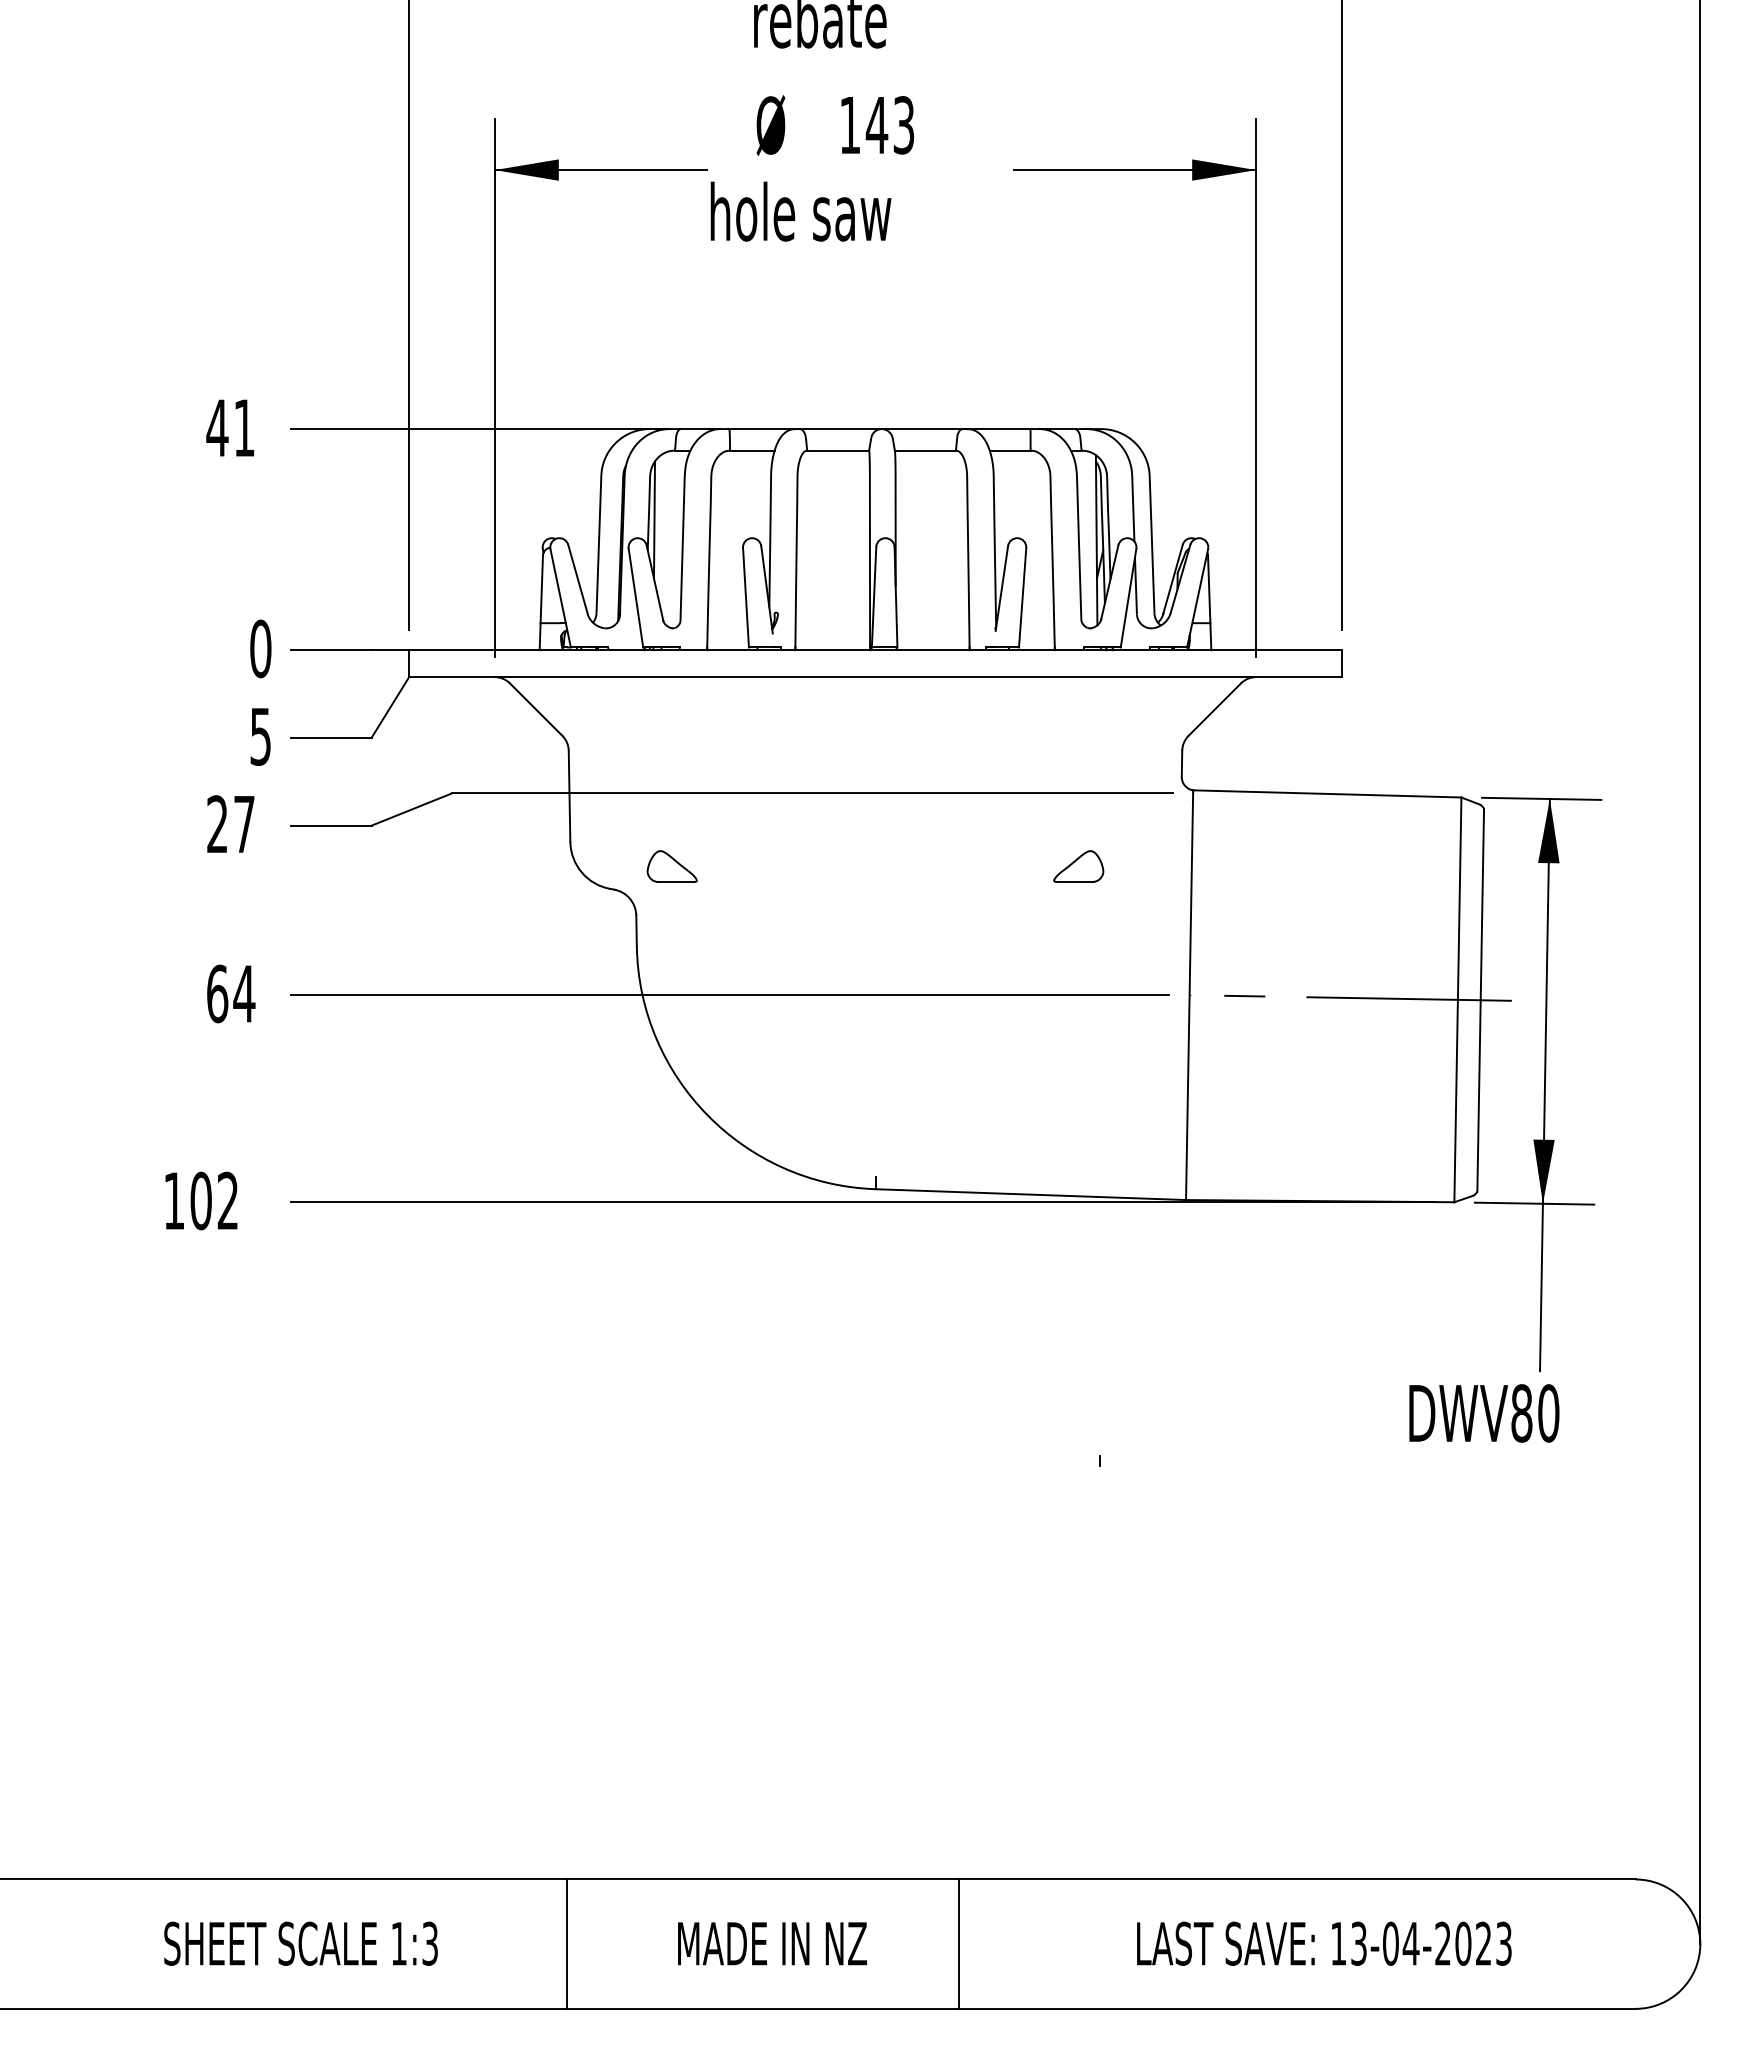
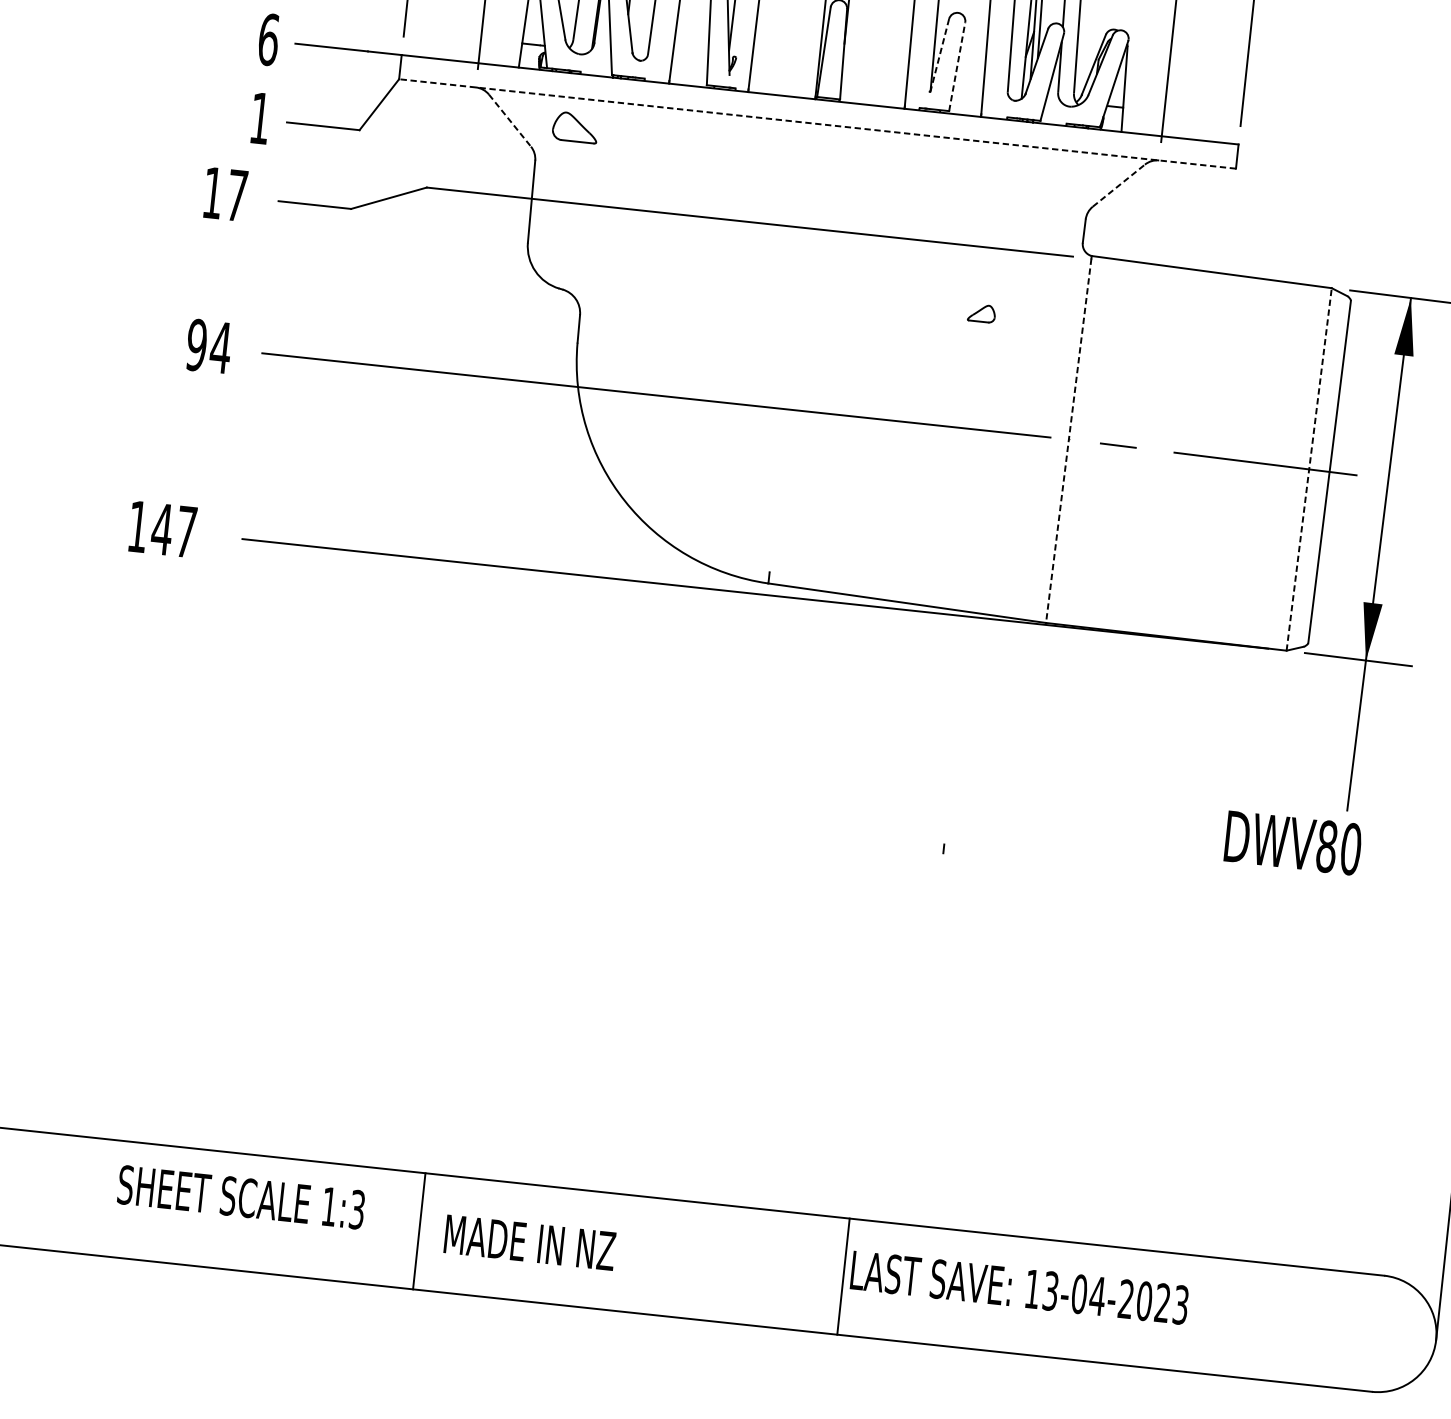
line: (1001, 588) -> (939, 56), solid -> dashed
line: (1022, 597) -> (957, 66), solid -> dashed
text: (260, 648) -> (268, 39), 0 -> 6
line: (875, 677) -> (817, 124), solid -> dashed
line: (1215, 709) -> (1119, 185), solid -> dashed
line: (536, 710) -> (510, 121), solid -> dashed
text: (260, 736) -> (260, 118), 5 -> 1
text: (217, 823) -> (213, 192), 27 -> 17
part: (671, 866) -> (574, 127), moved
part: (1078, 866) -> (981, 313), size x0.6
text: (217, 993) -> (196, 344), 64 -> 94
line: (1189, 997) -> (1068, 441), solid -> dashed
line: (1457, 999) -> (1308, 469), solid -> dashed
text: (213, 1200) -> (173, 530), 102 -> 147
text: (300, 1943) -> (240, 1197), moved
text: (772, 1943) -> (530, 1242), moved
line: (958, 1943) -> (843, 1276), moved
text: (1324, 1943) -> (1019, 1287), moved

